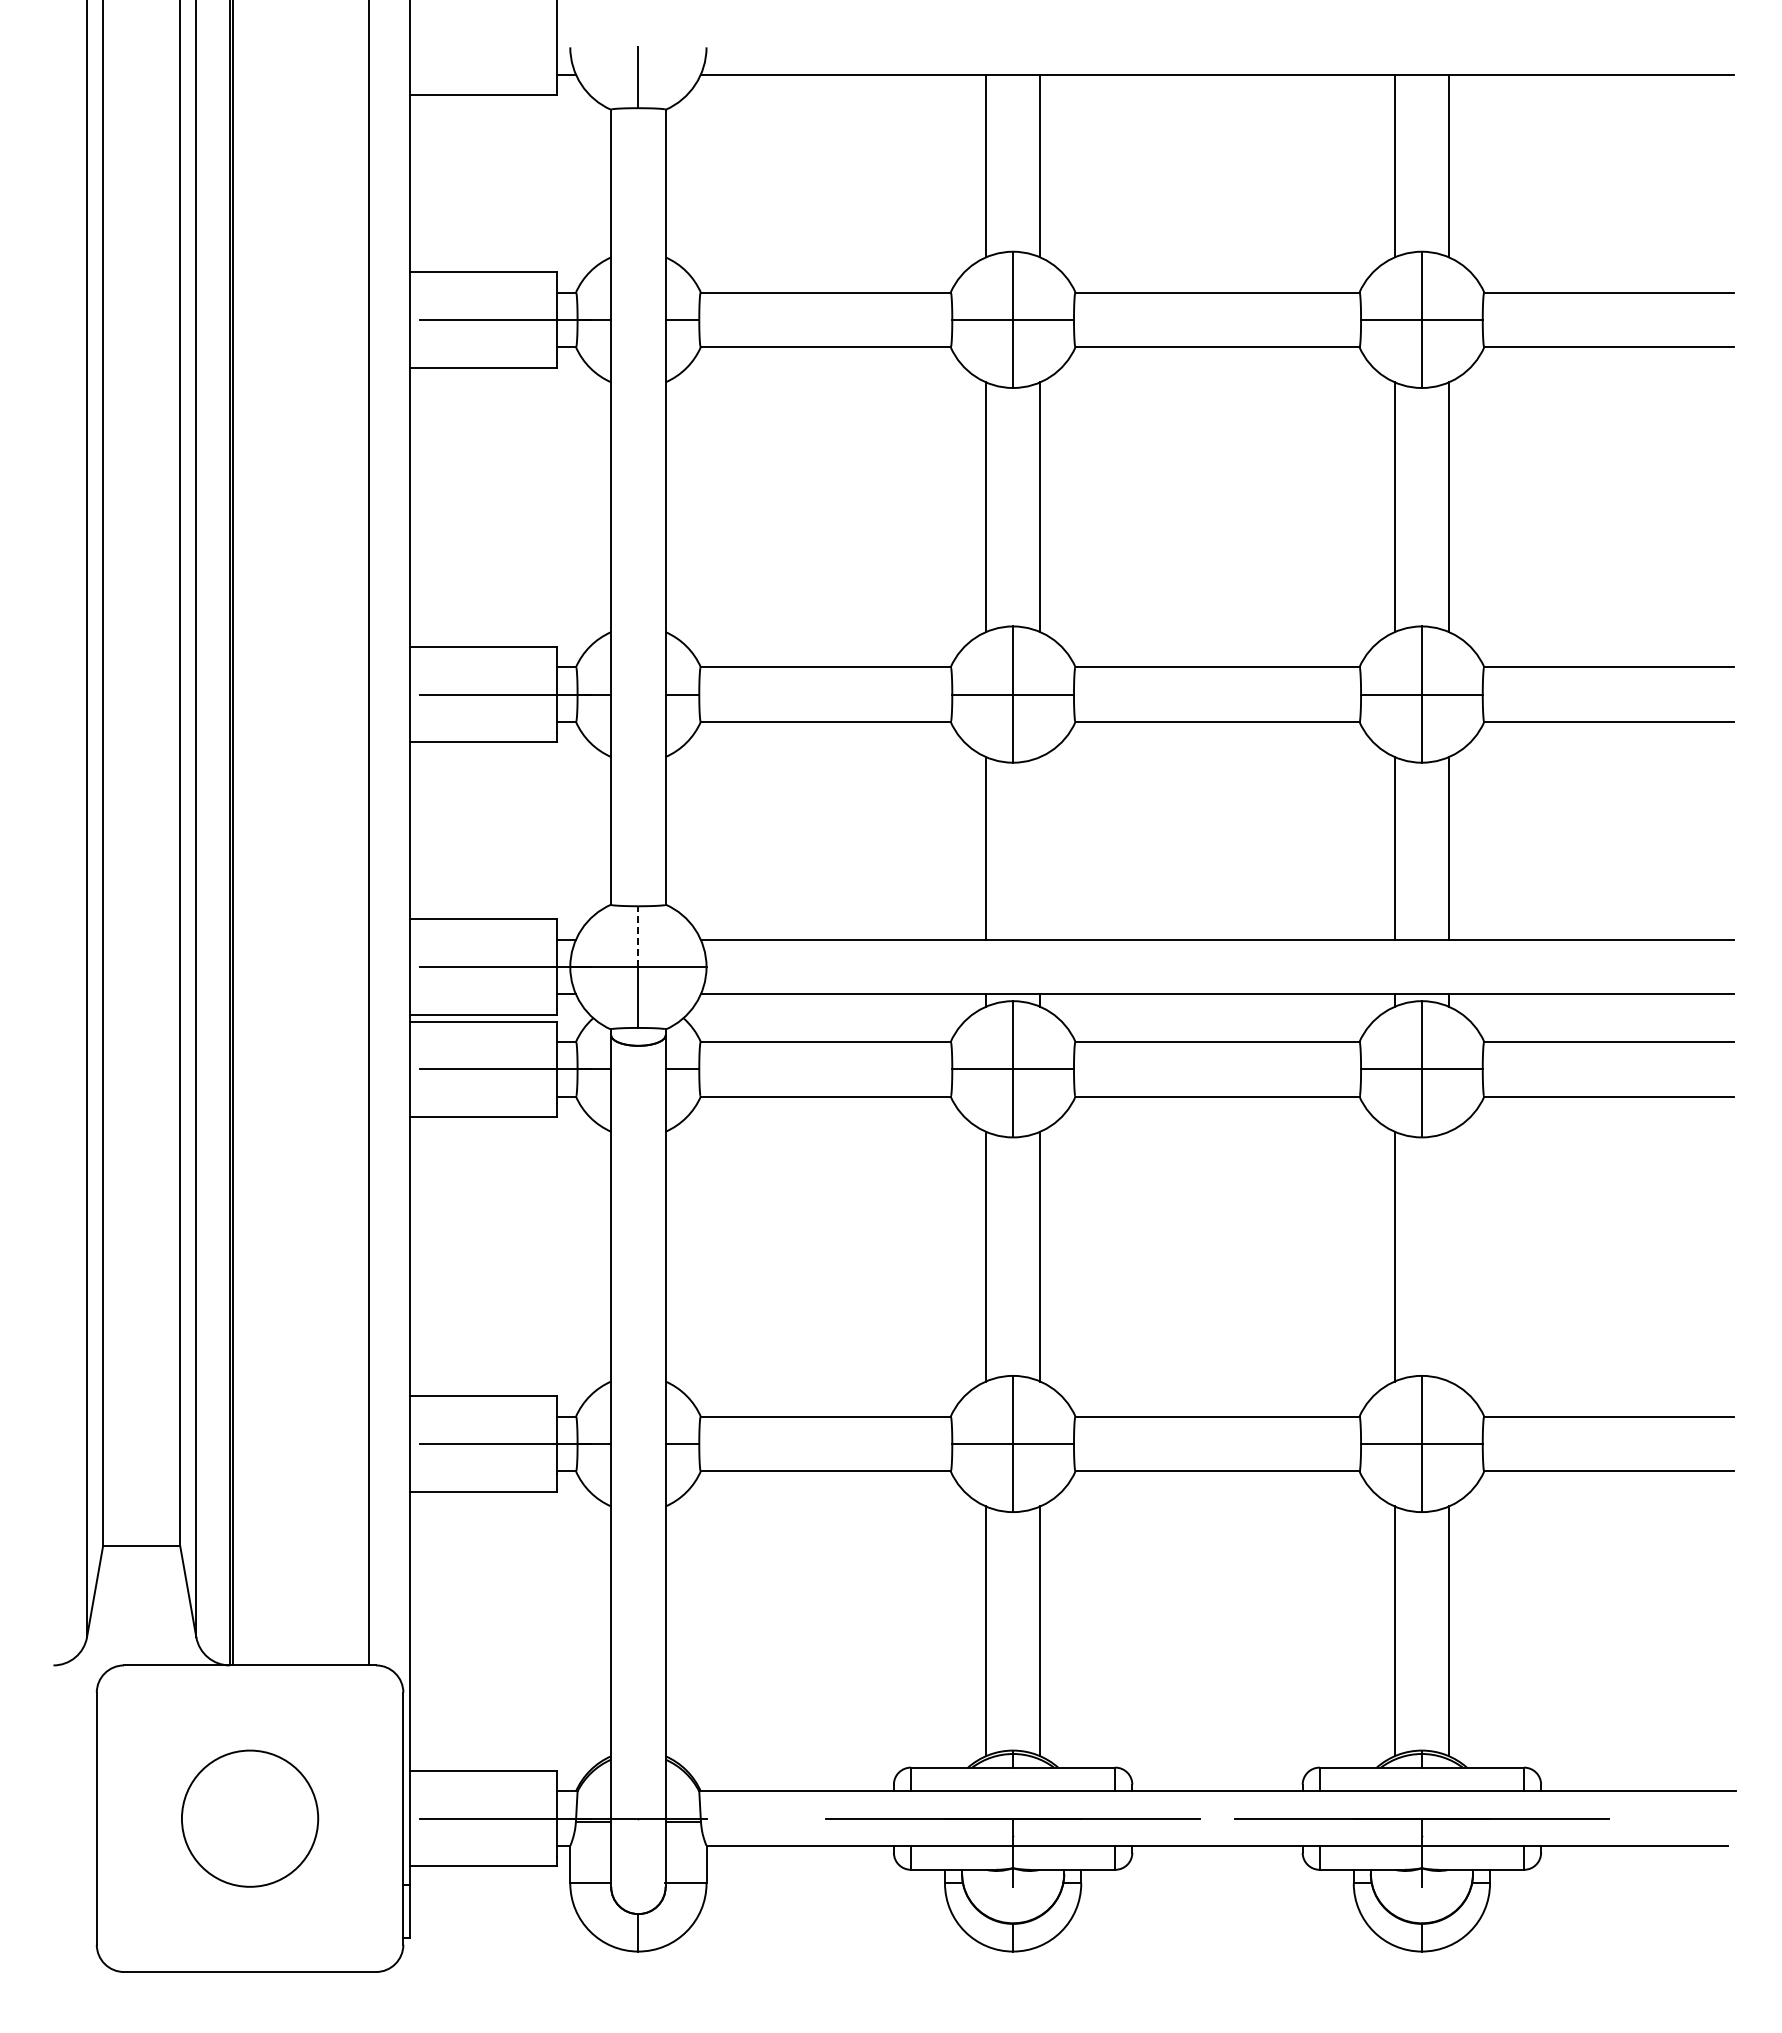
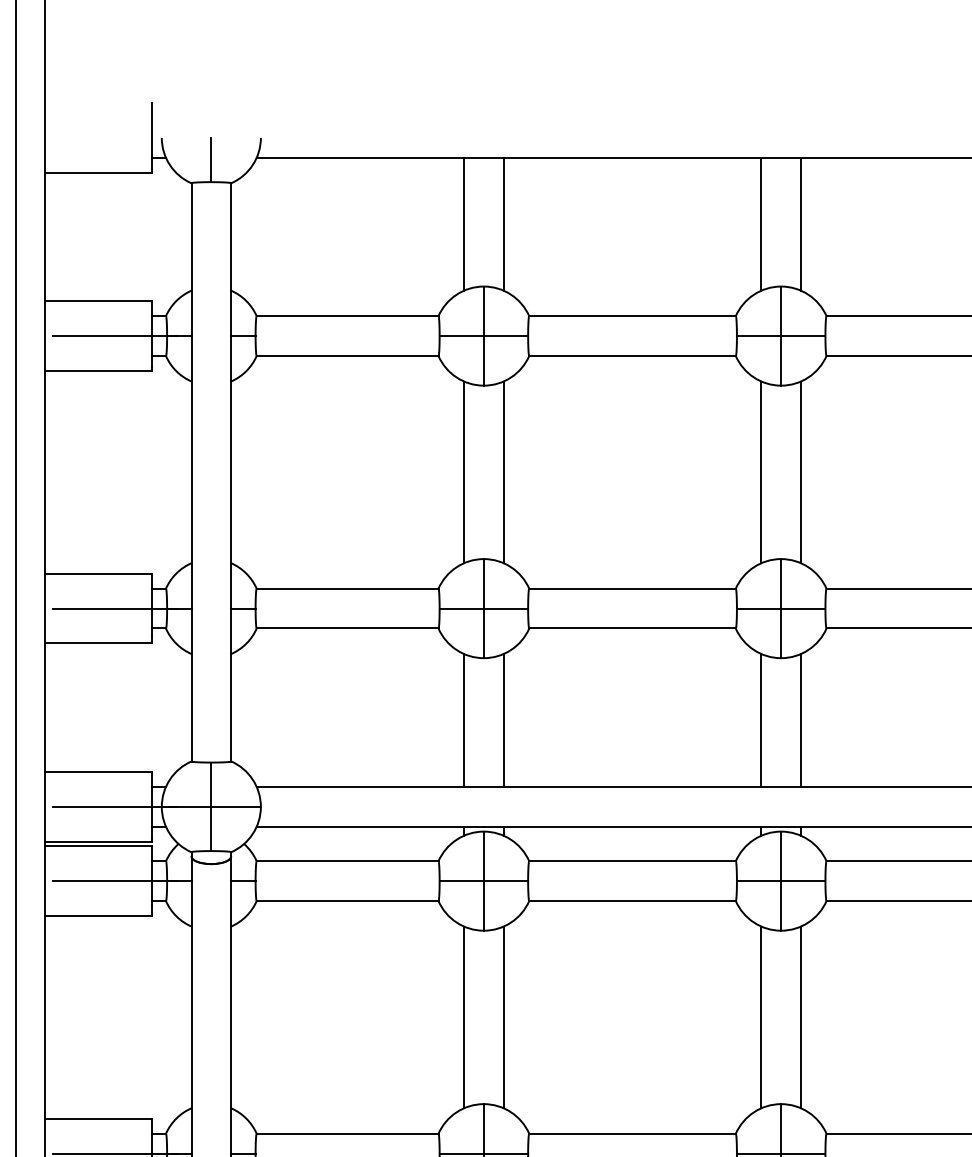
line: (1040, 848) -> (503, 720), added
line: (638, 936) -> (211, 784), dashed -> solid
line: (1449, 1256) -> (801, 1017), added

